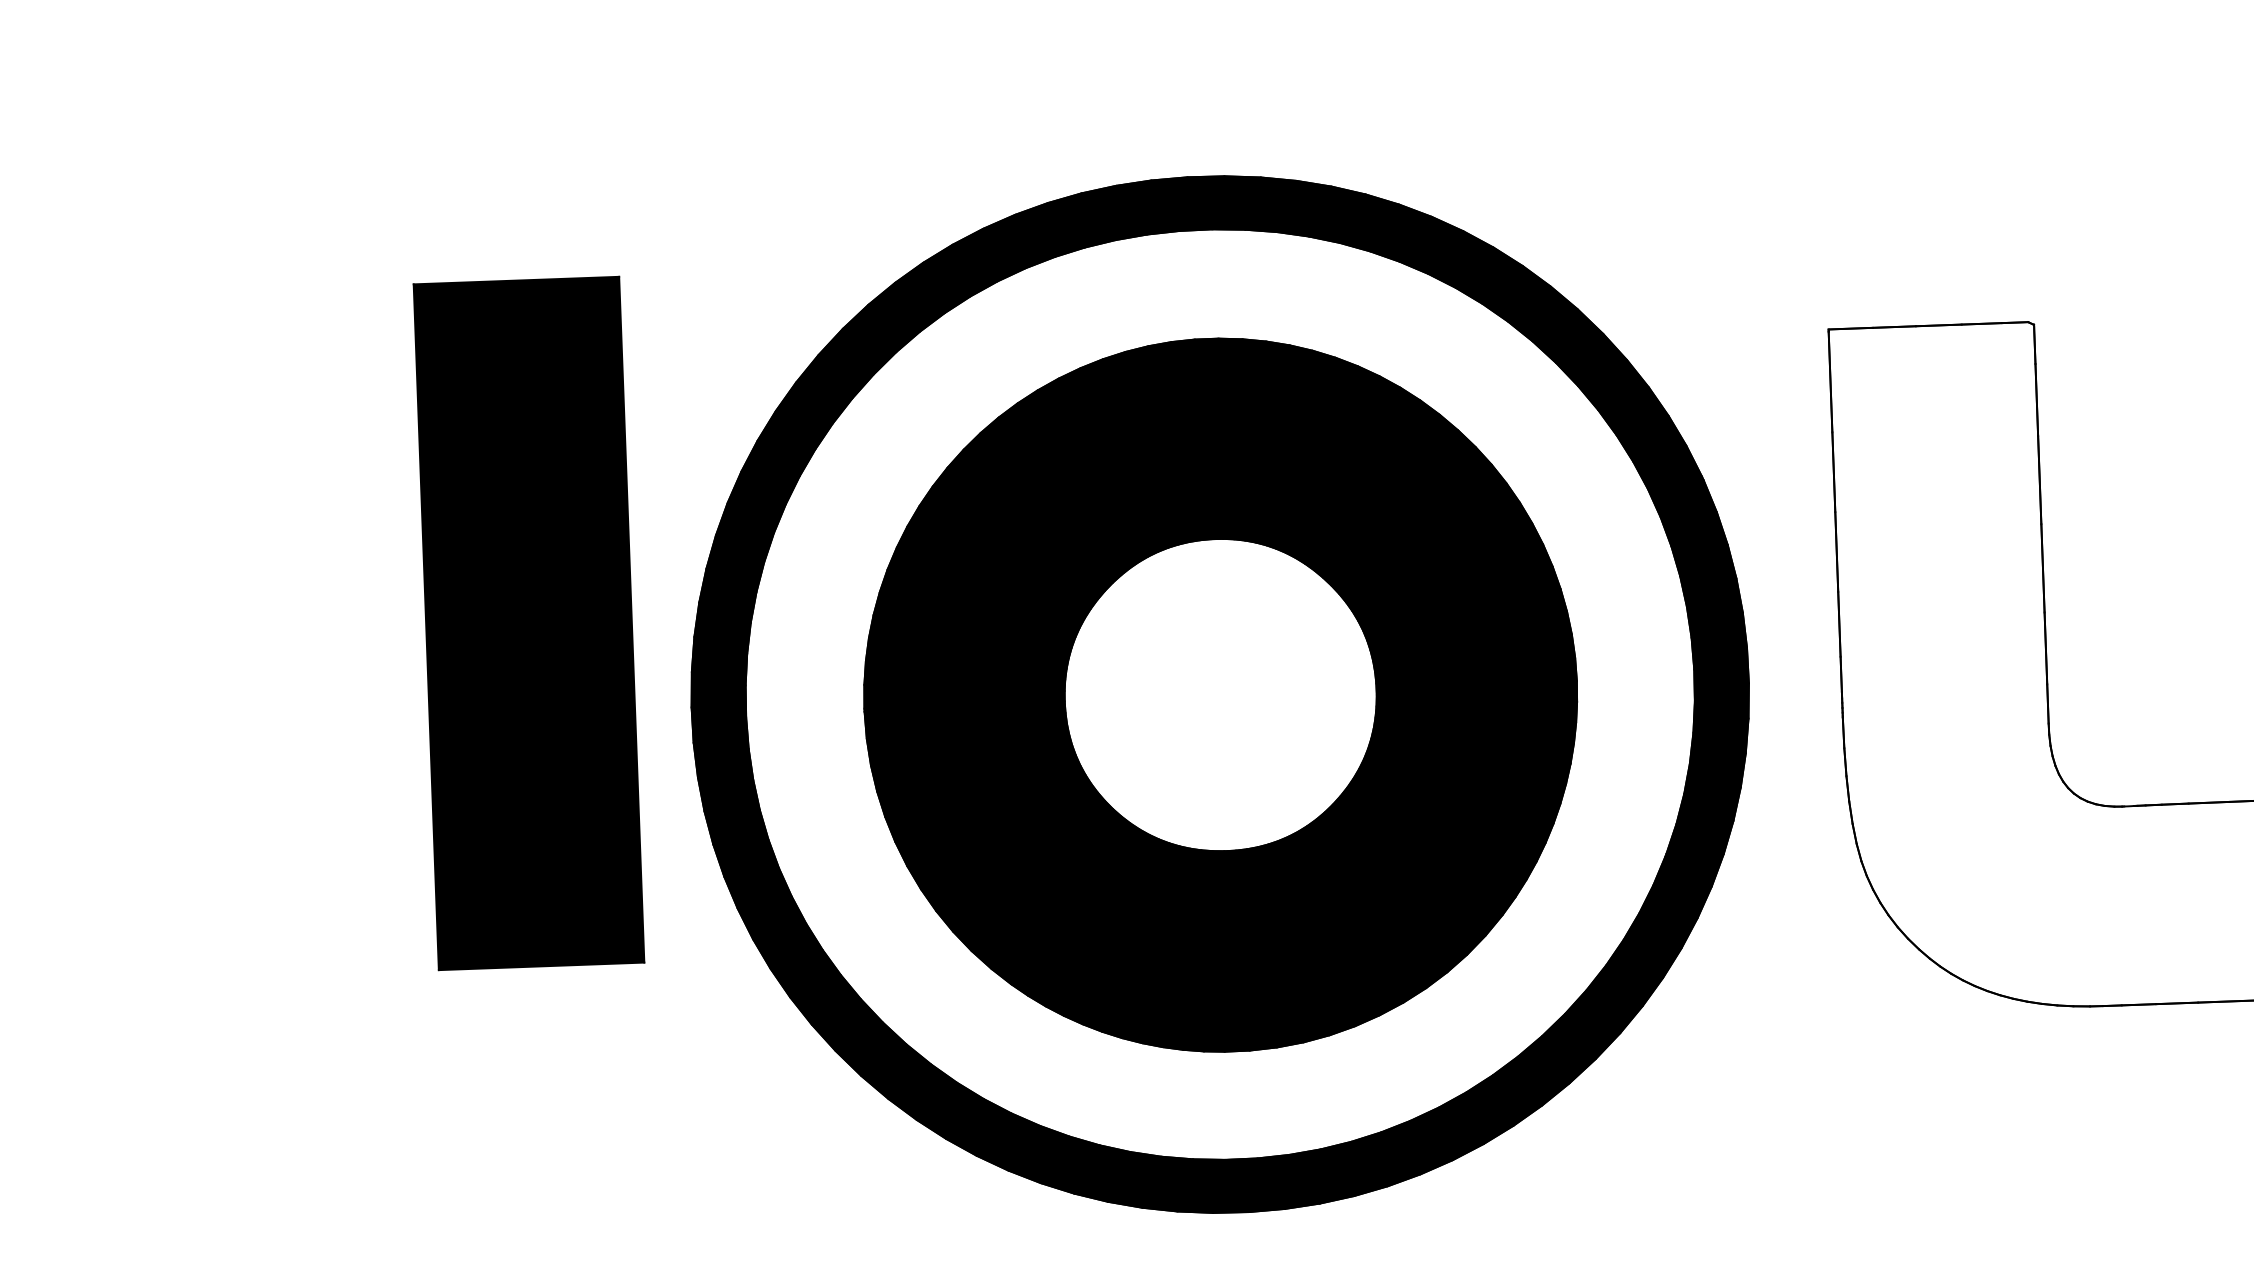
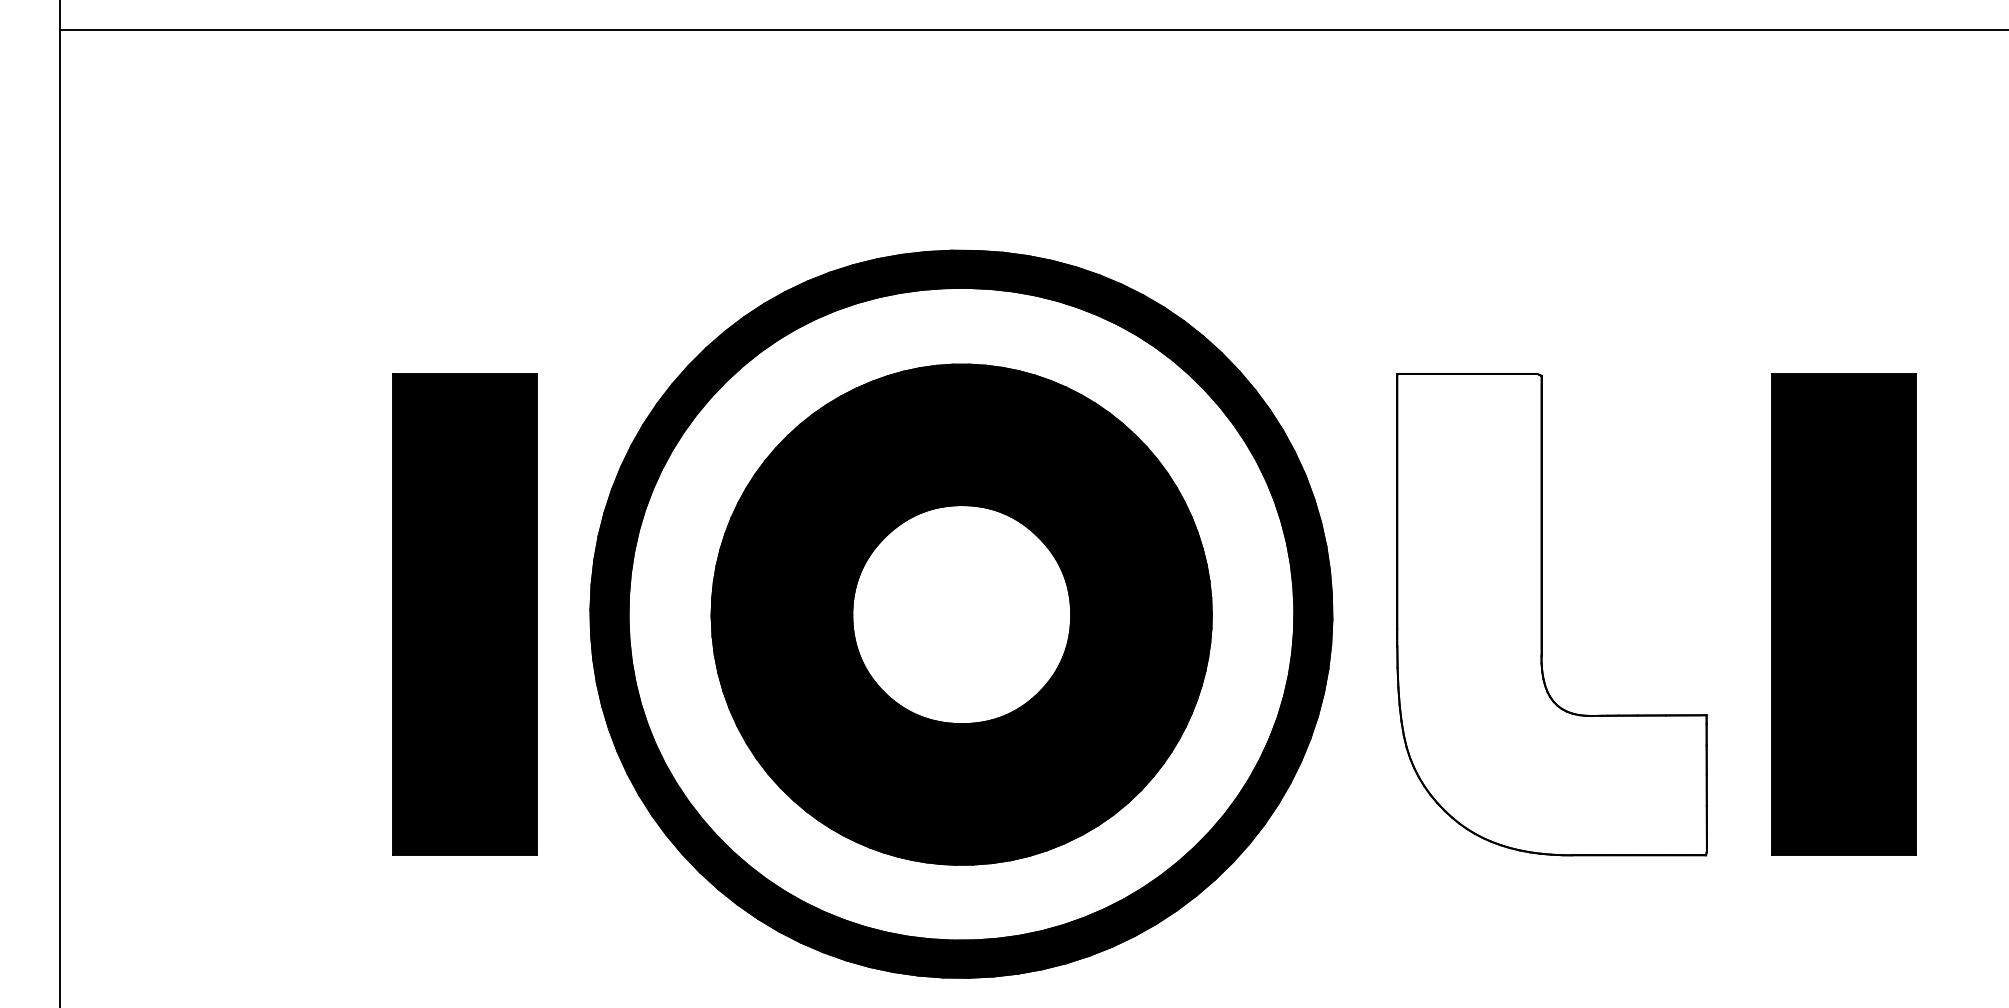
part: (528, 623) -> (464, 614), moved

